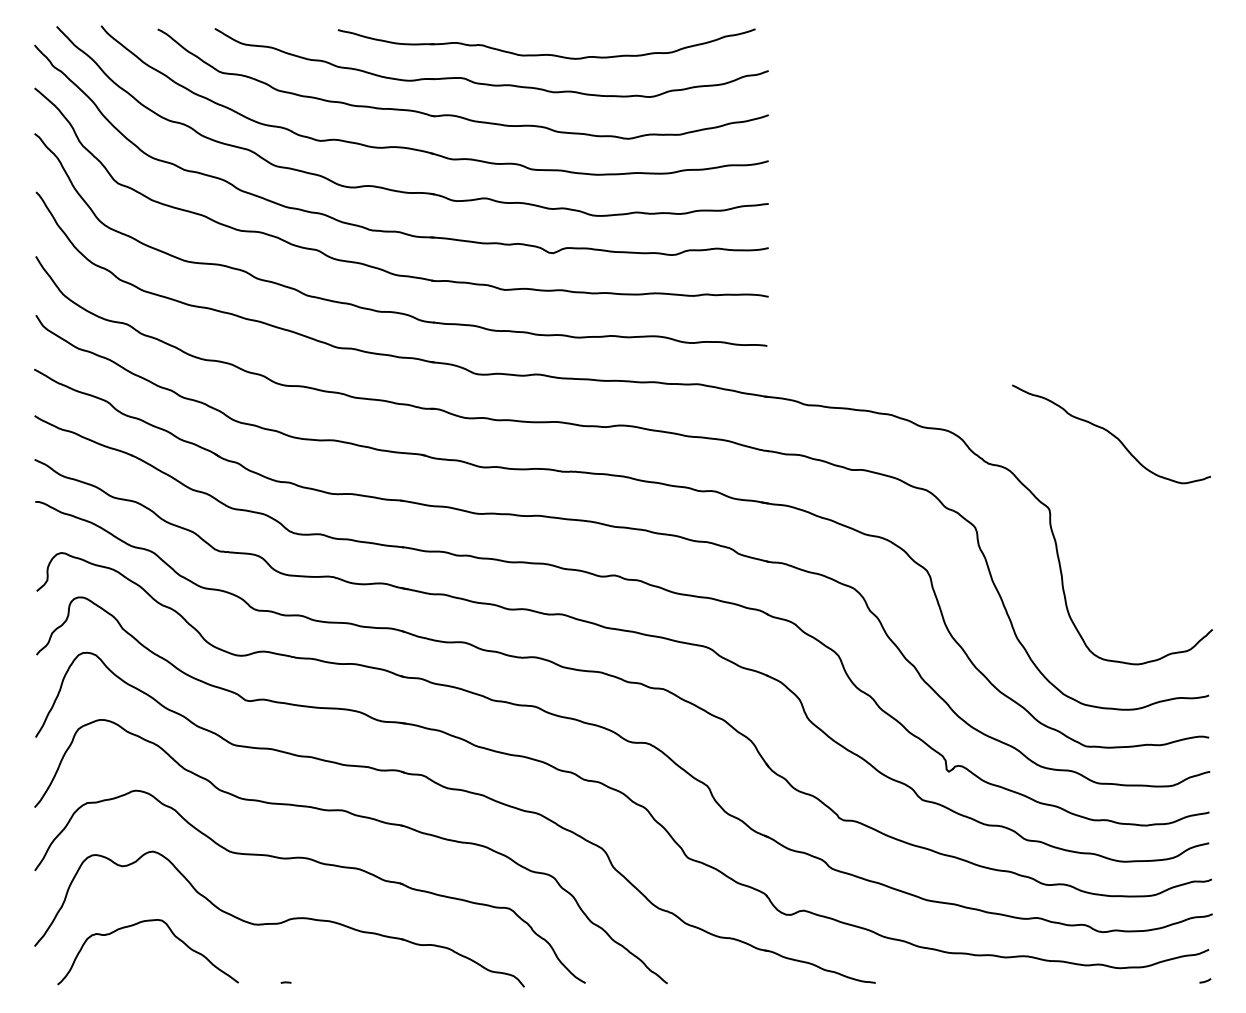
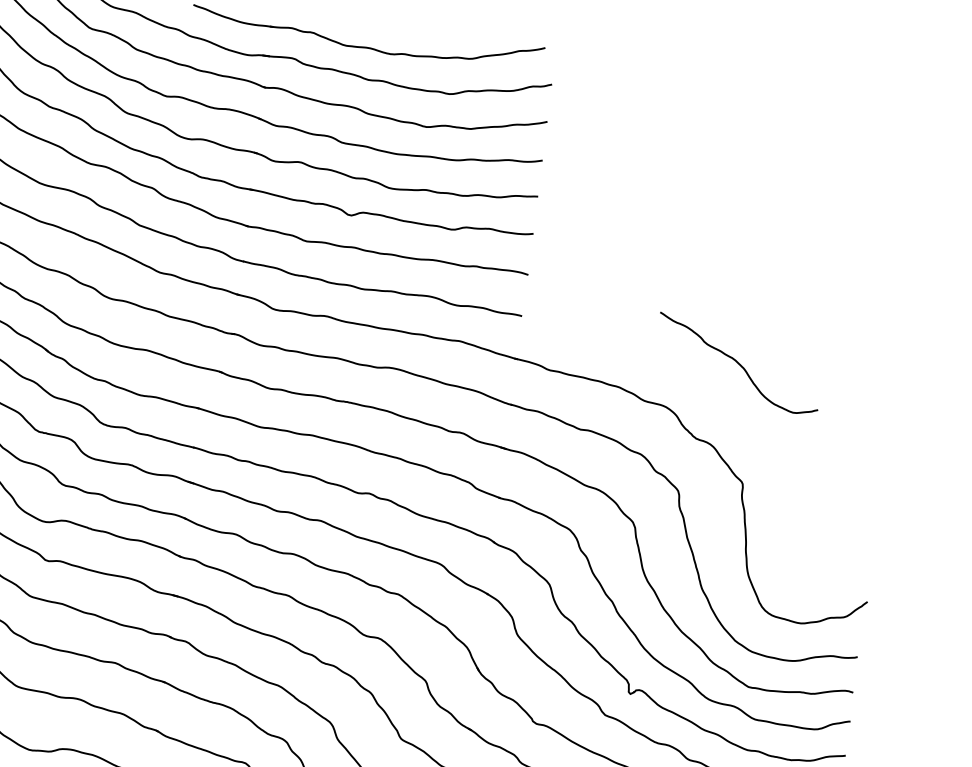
curve: (1111, 434) -> (738, 364), moved

